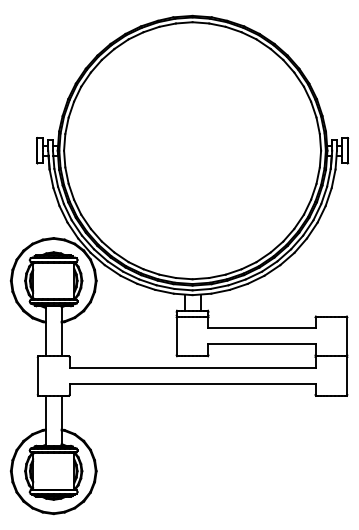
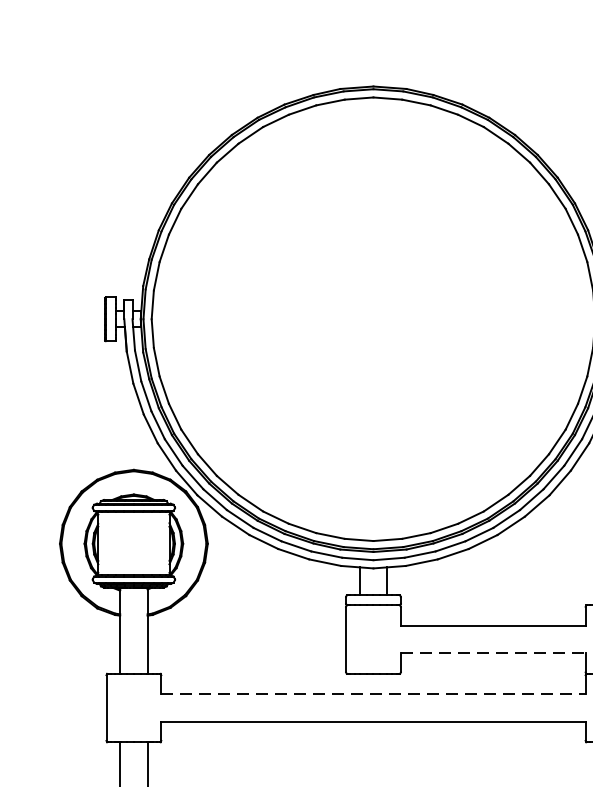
line: (262, 344) -> (494, 653), solid -> dashed
line: (192, 368) -> (373, 695), solid -> dashed

